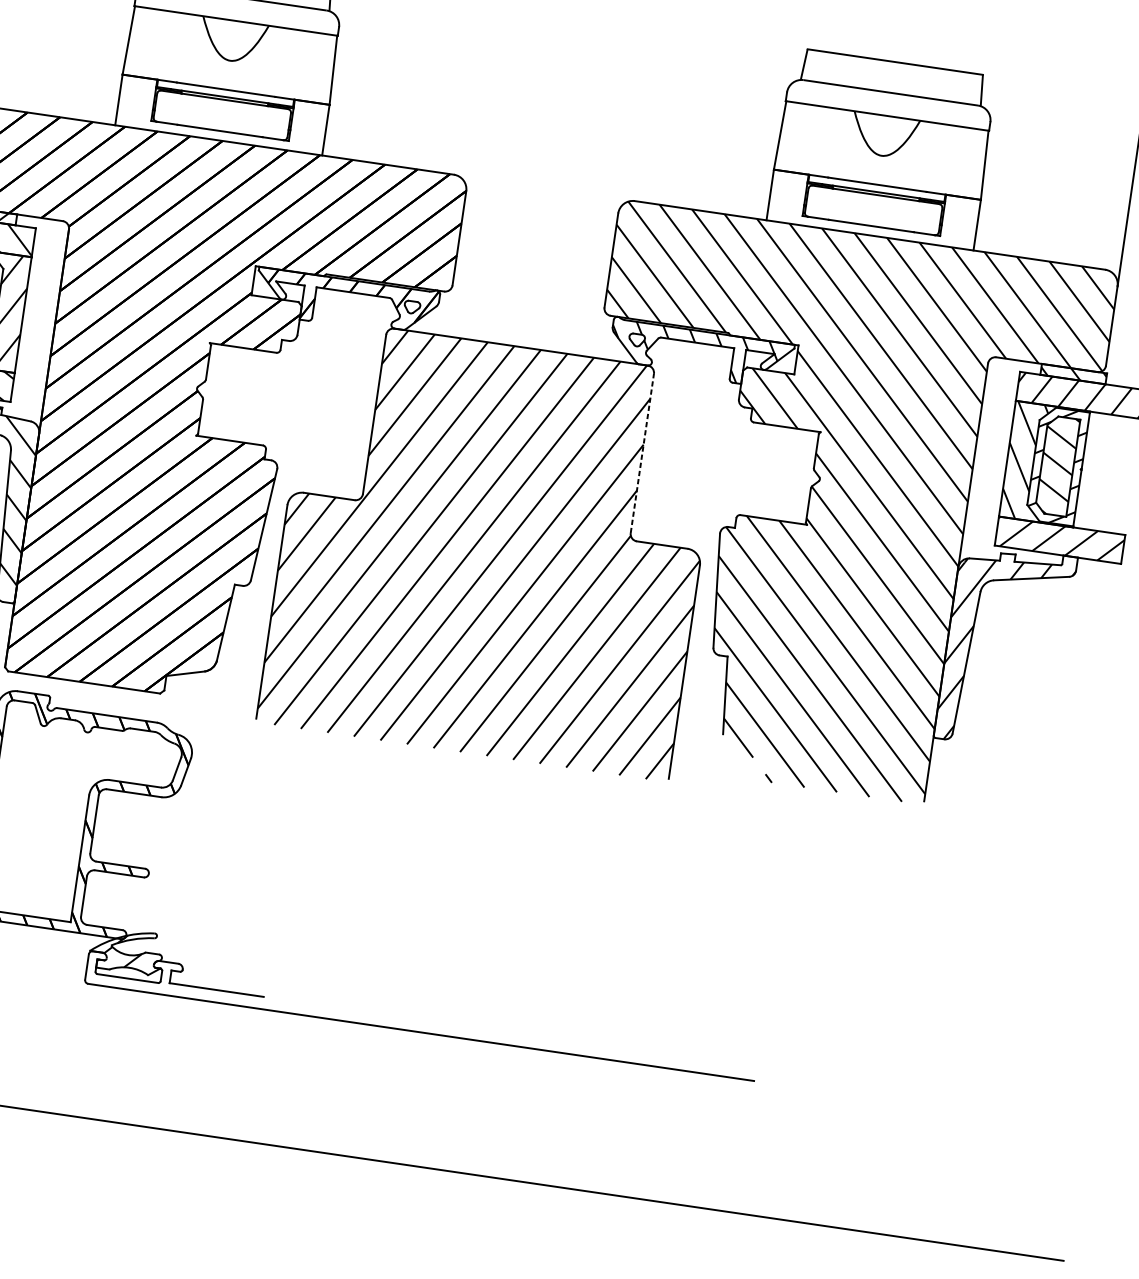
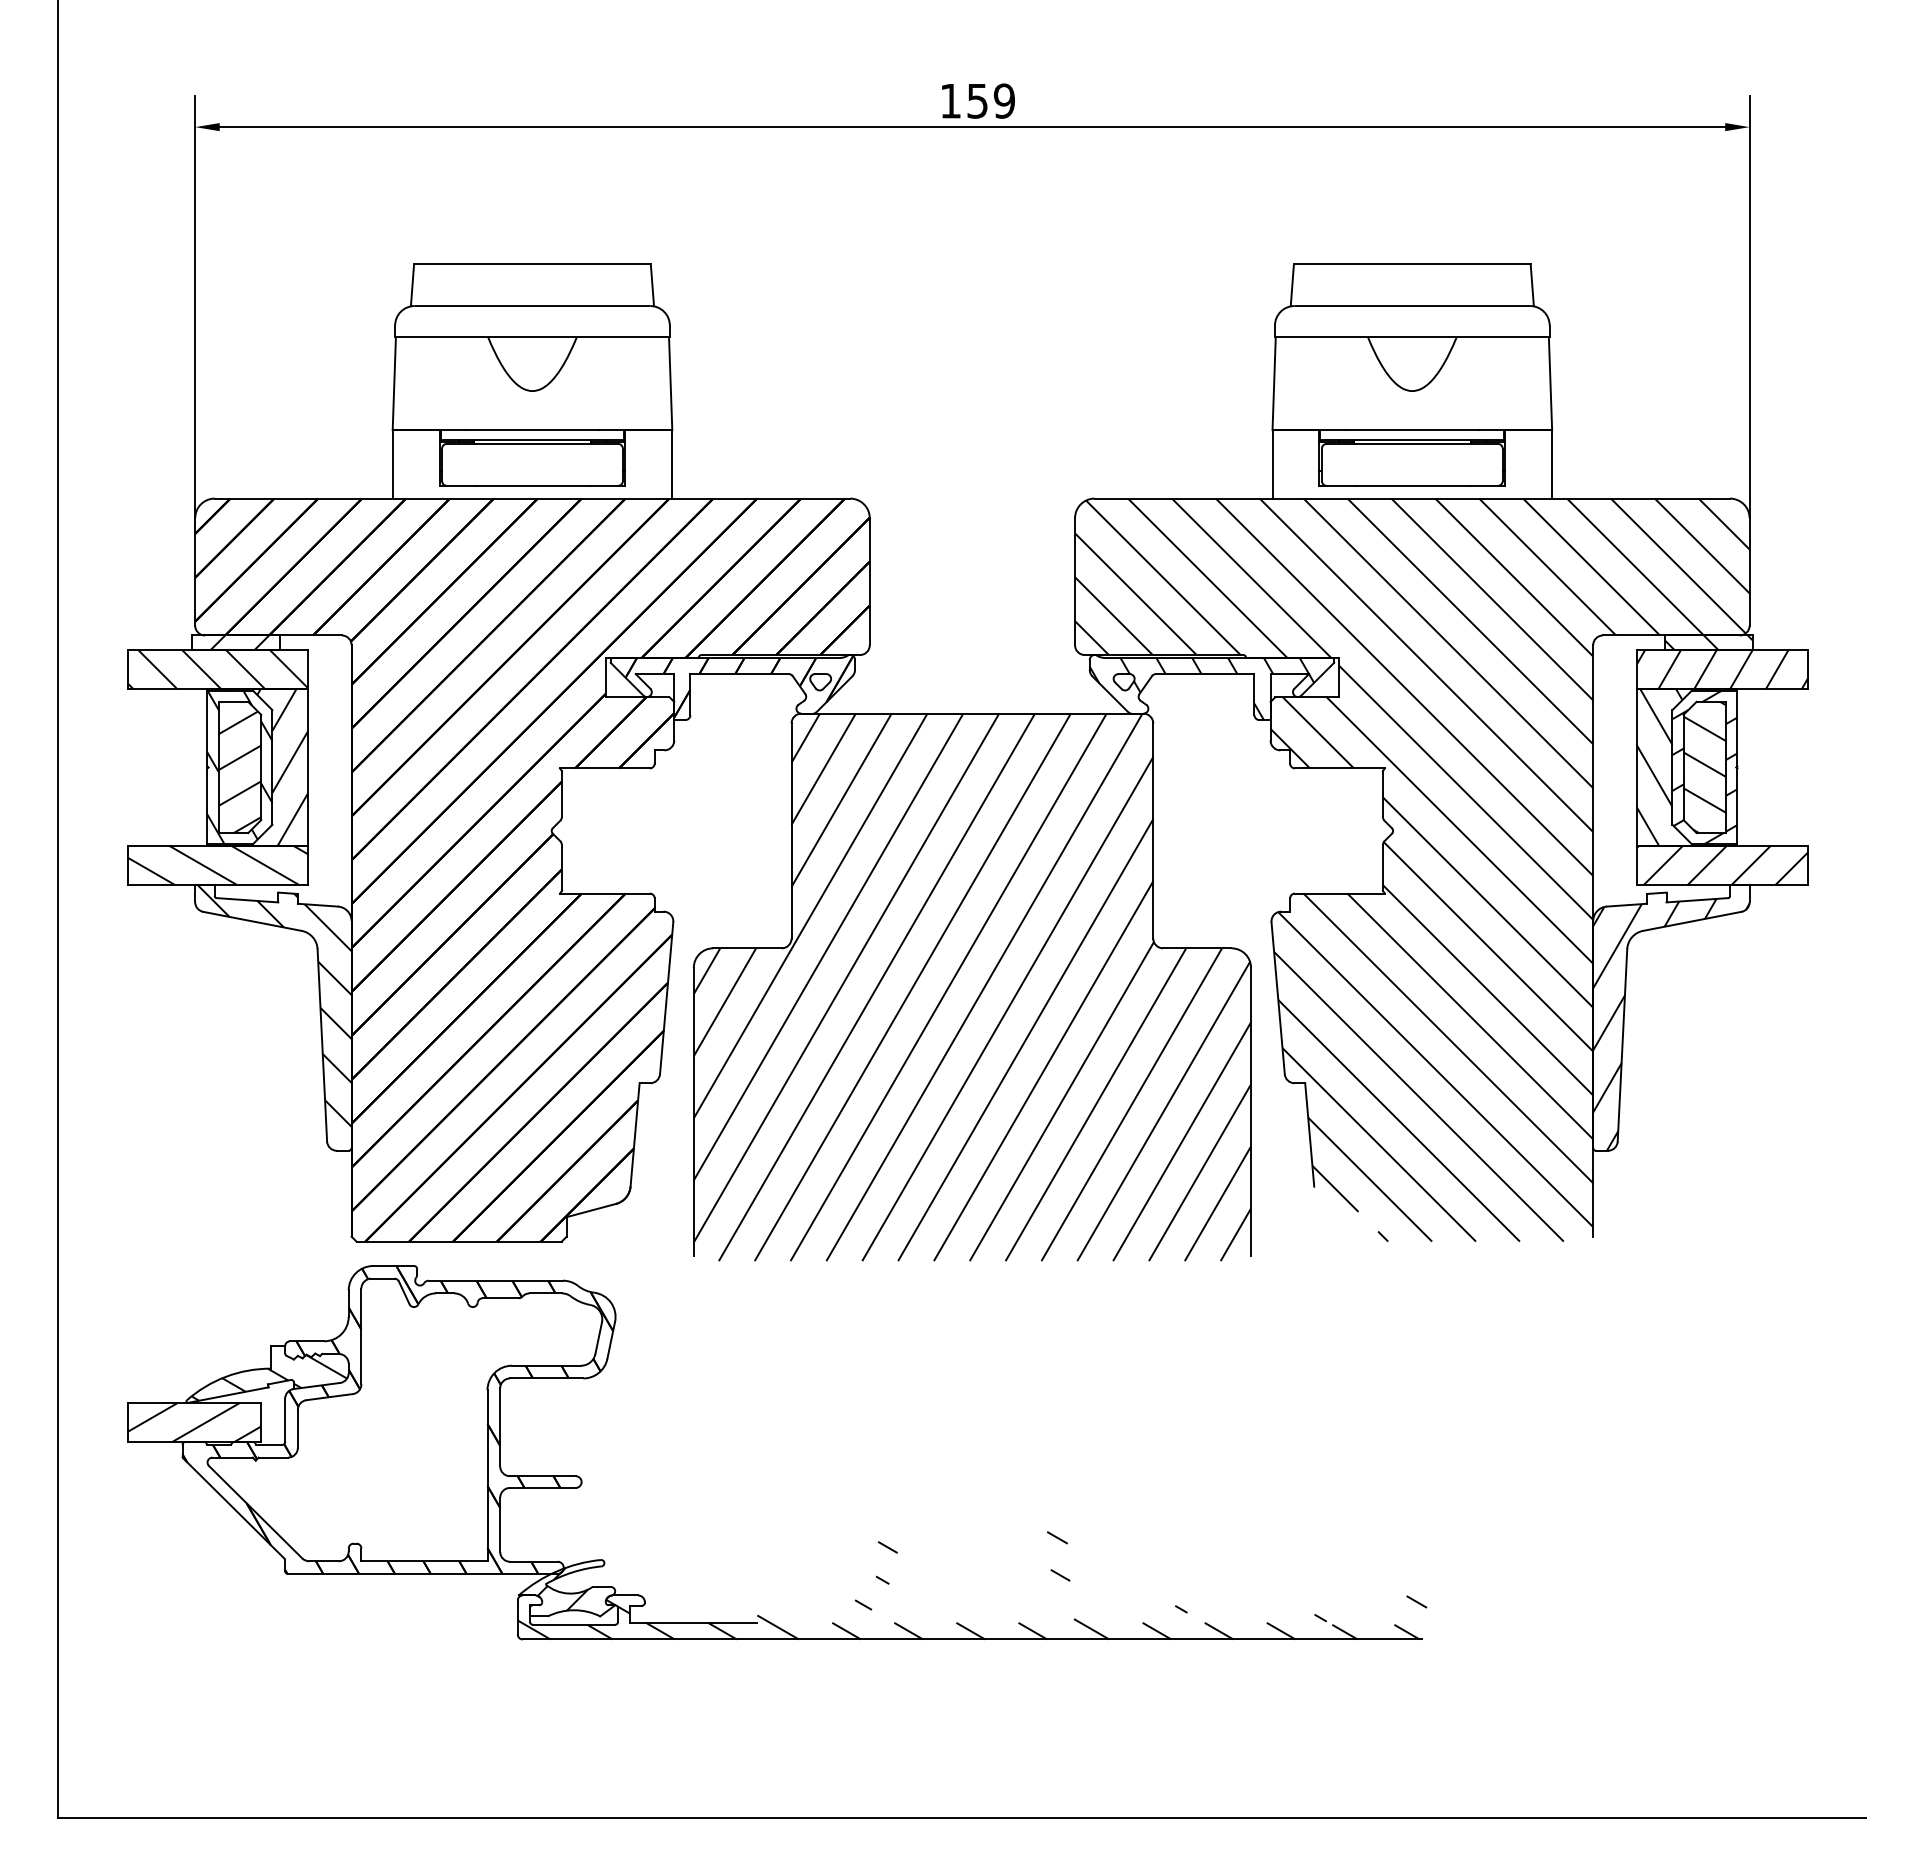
line: (642, 453) -> (1153, 831), dashed -> solid
hatch: (427, 992) -> (972, 1585), added

